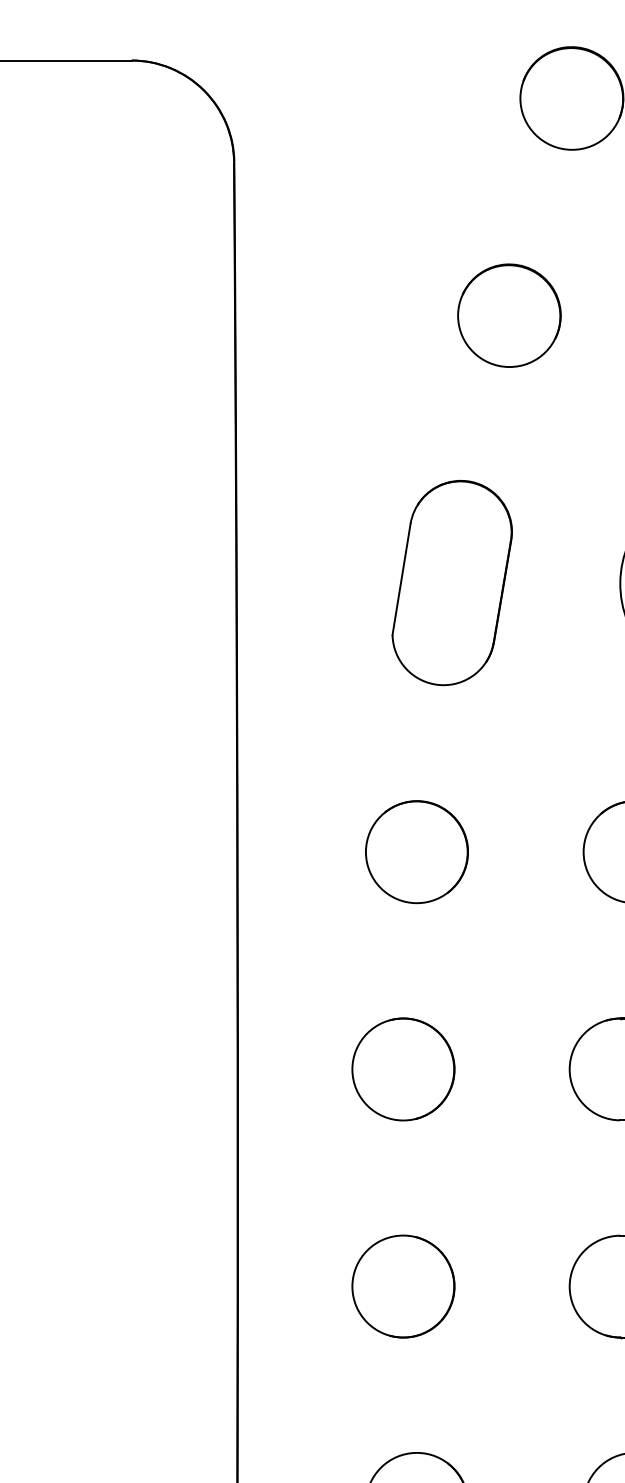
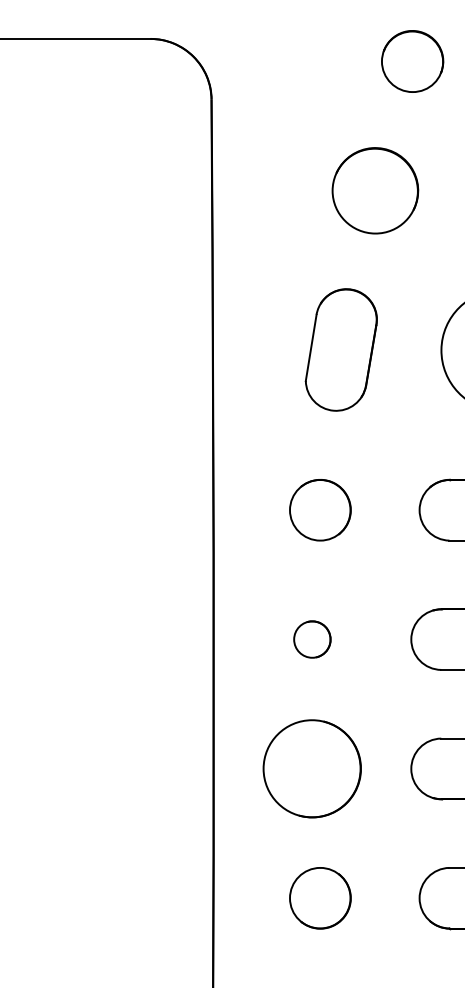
part: (509, 315) -> (375, 190), size x1.4
part: (403, 1069) -> (312, 639), size x0.6
part: (403, 1285) -> (312, 768), size x1.6

